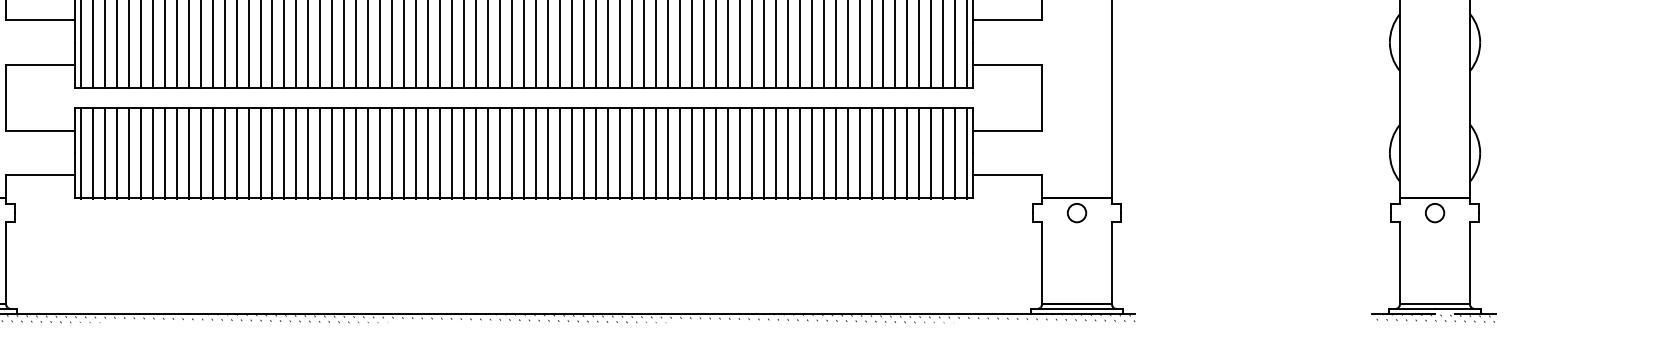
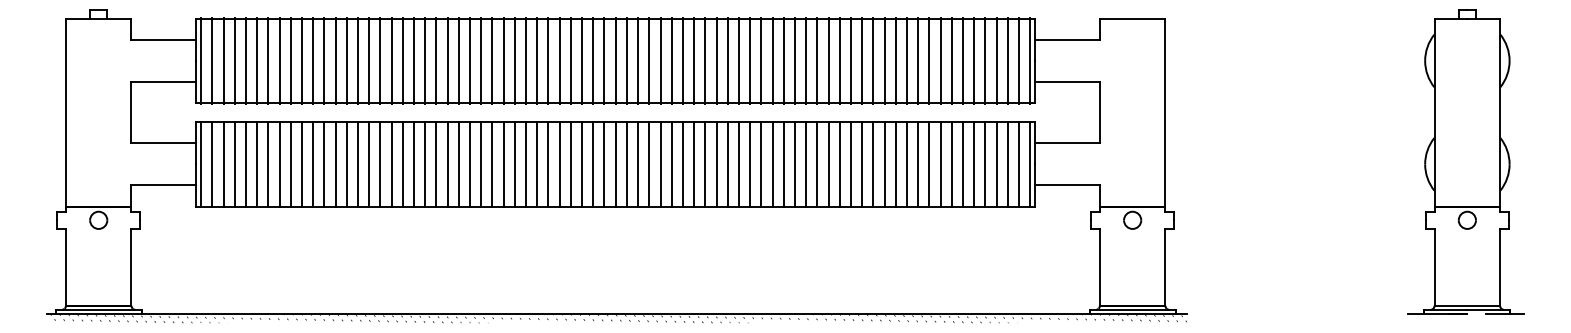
hatch: (1433, 318) -> (1465, 318), removed

